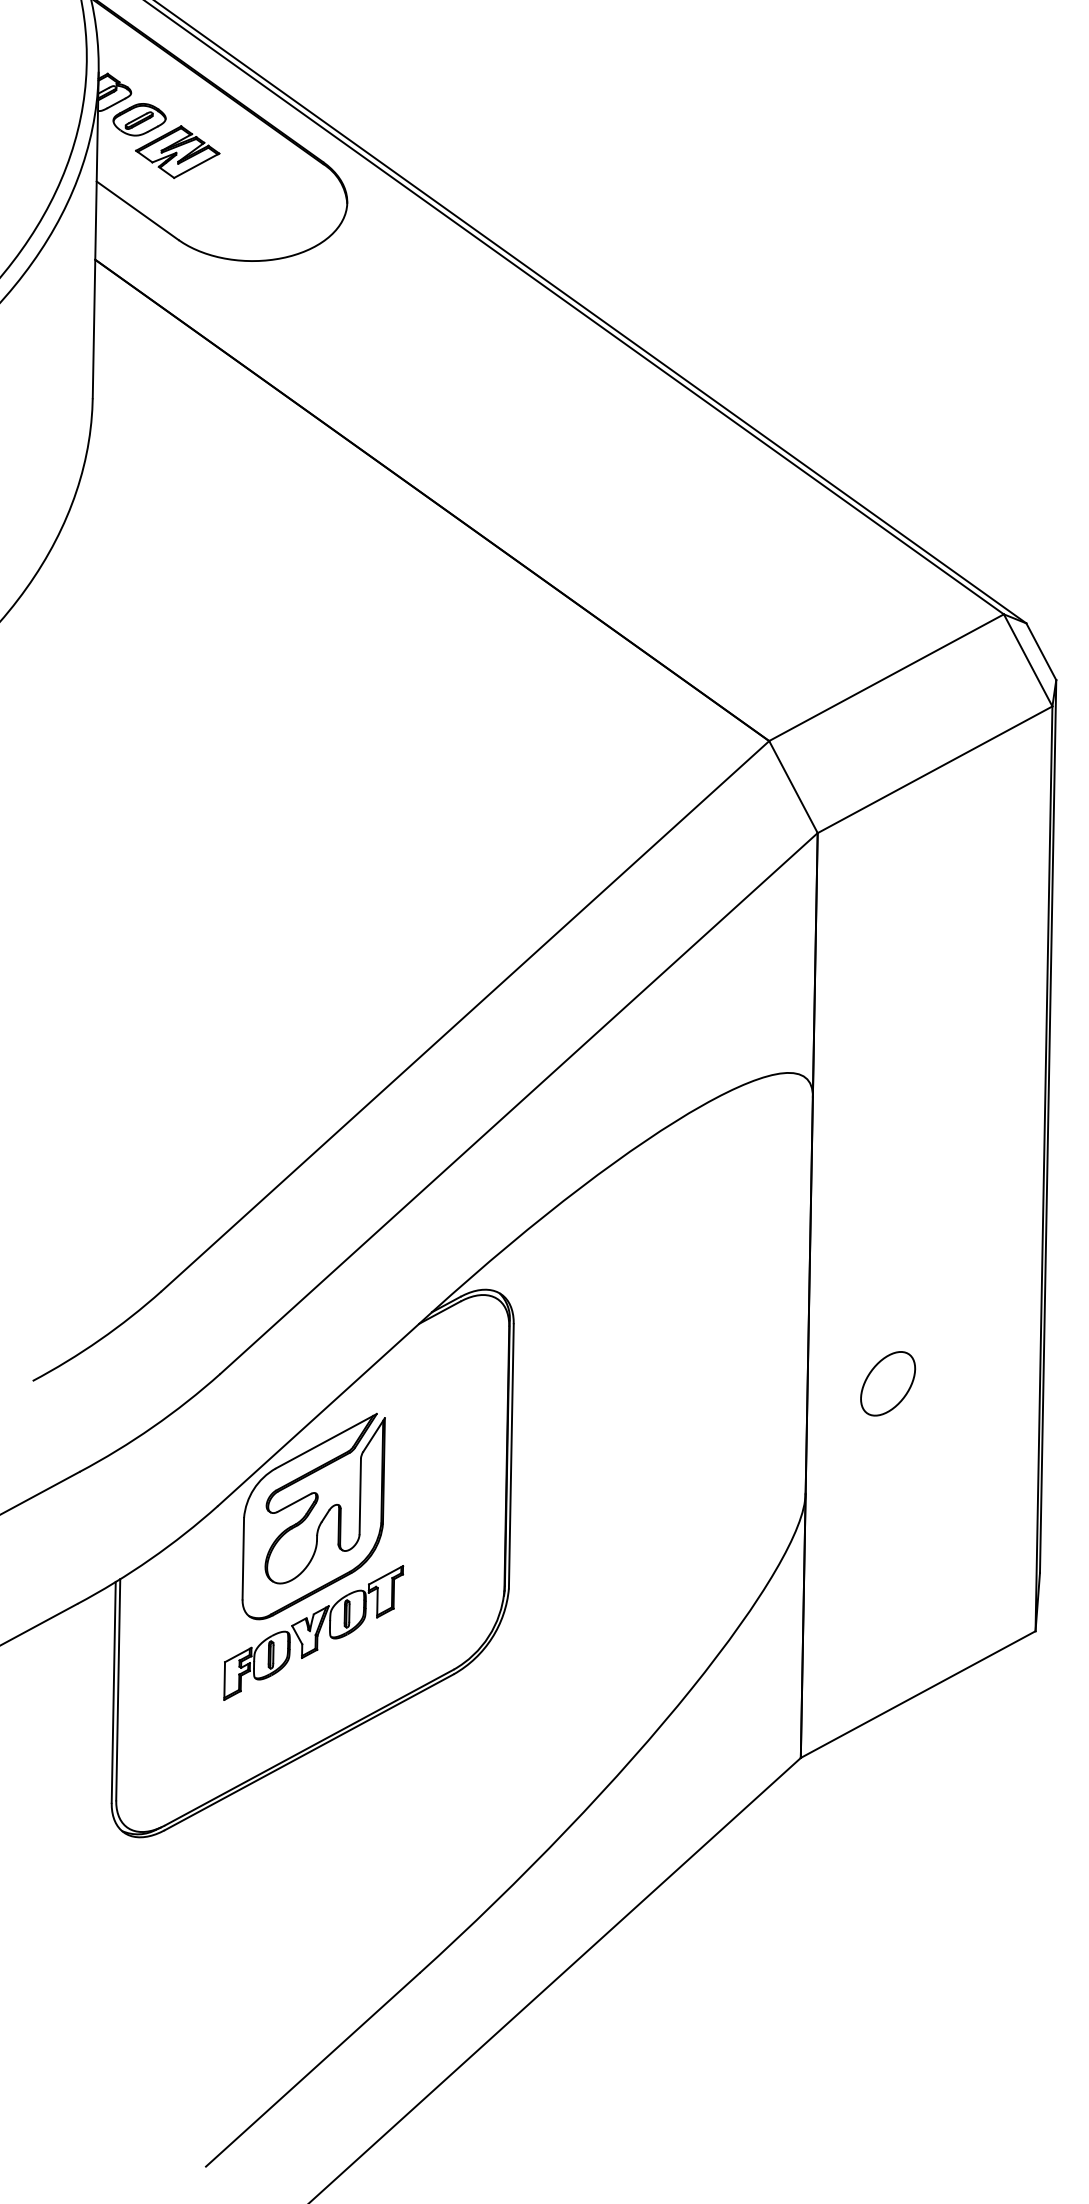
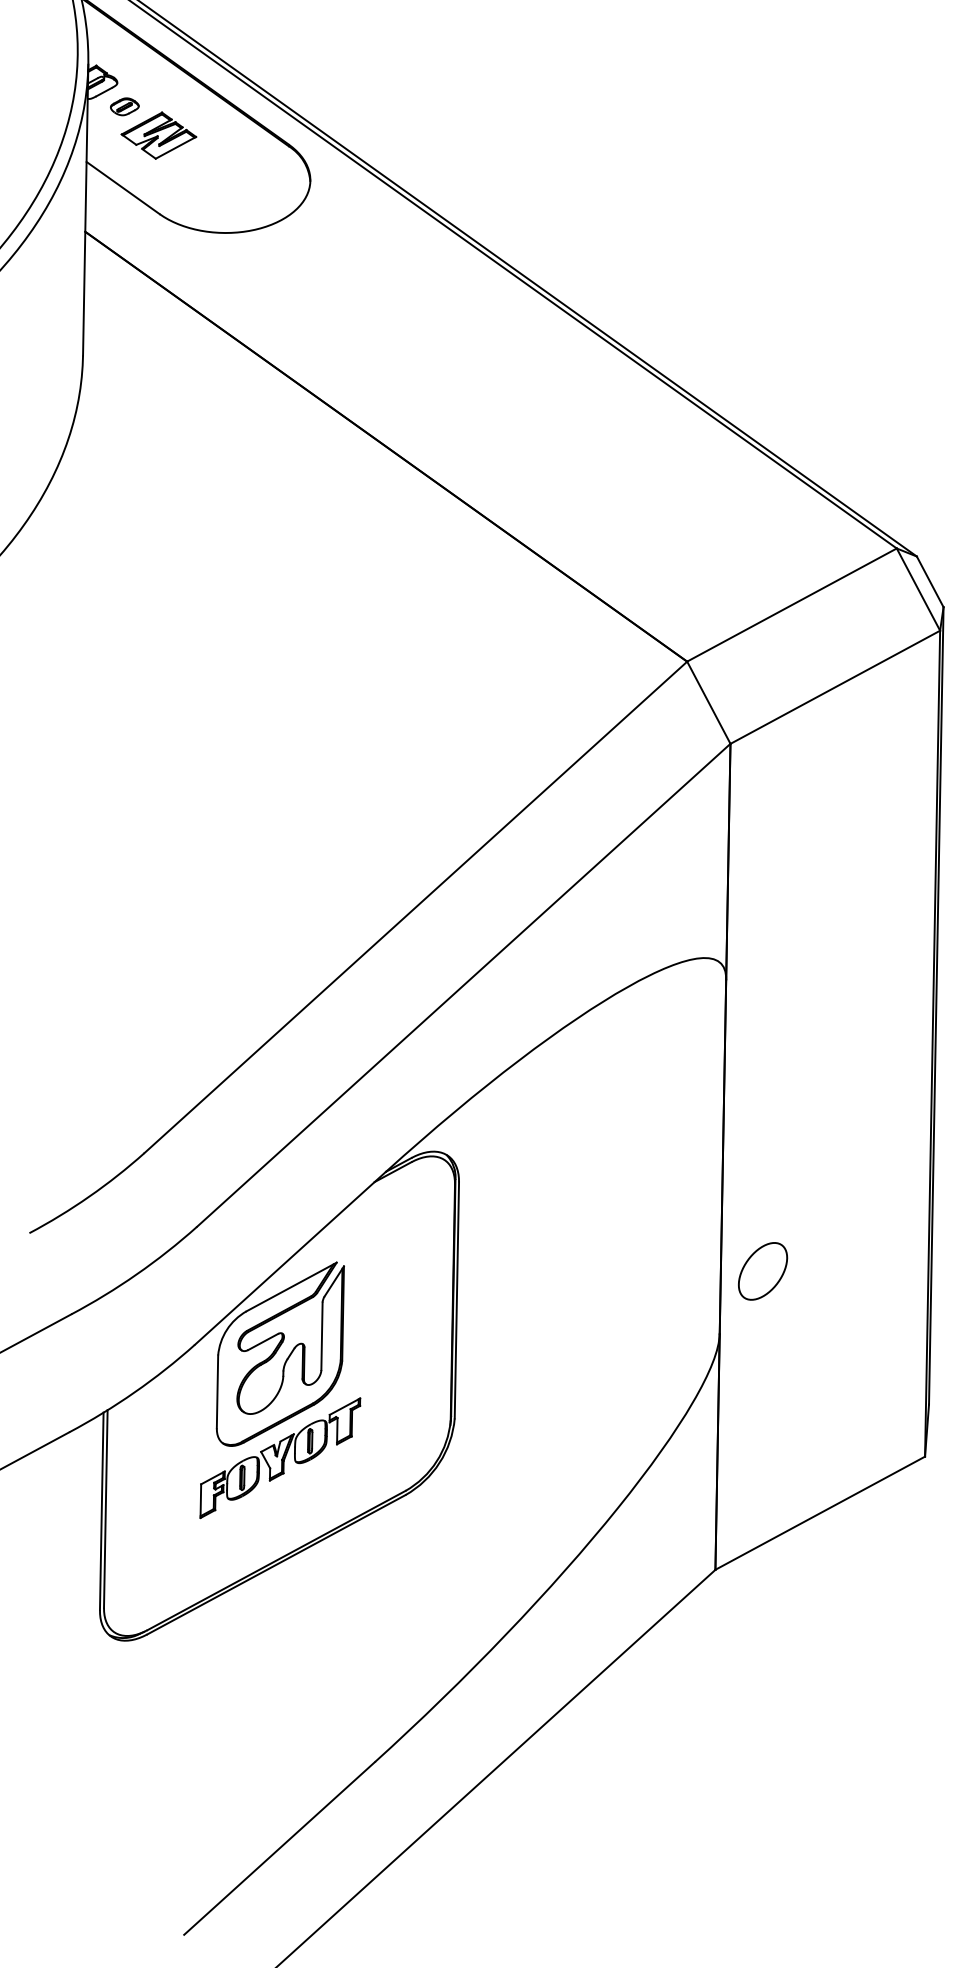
part: (139, 119) -> (124, 106), size x0.6
part: (888, 1383) -> (763, 1271), moved

